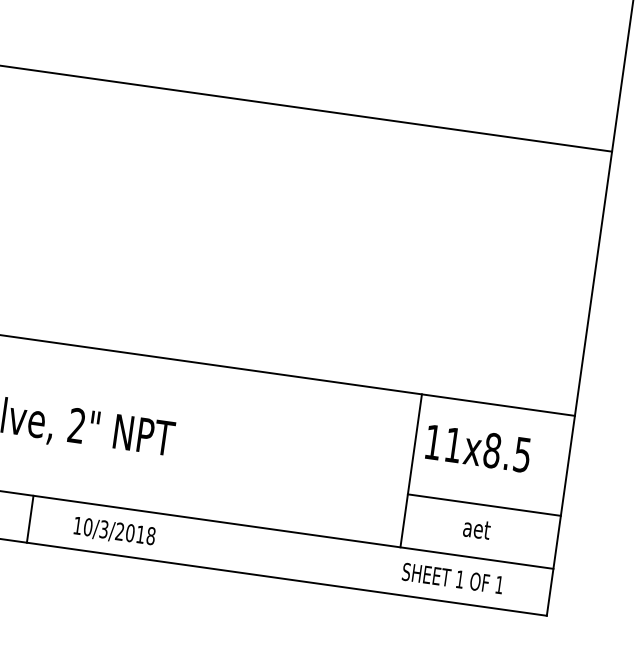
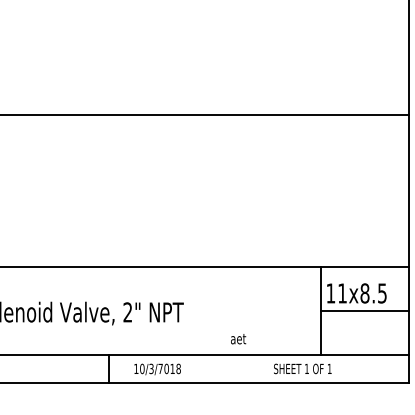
line: (483, 504) -> (364, 310), moved
text: (476, 529) -> (238, 339), moved
text: (119, 530) -> (160, 368), 10/3/2018 -> 10/3/7018
text: (452, 577) -> (302, 368), moved

